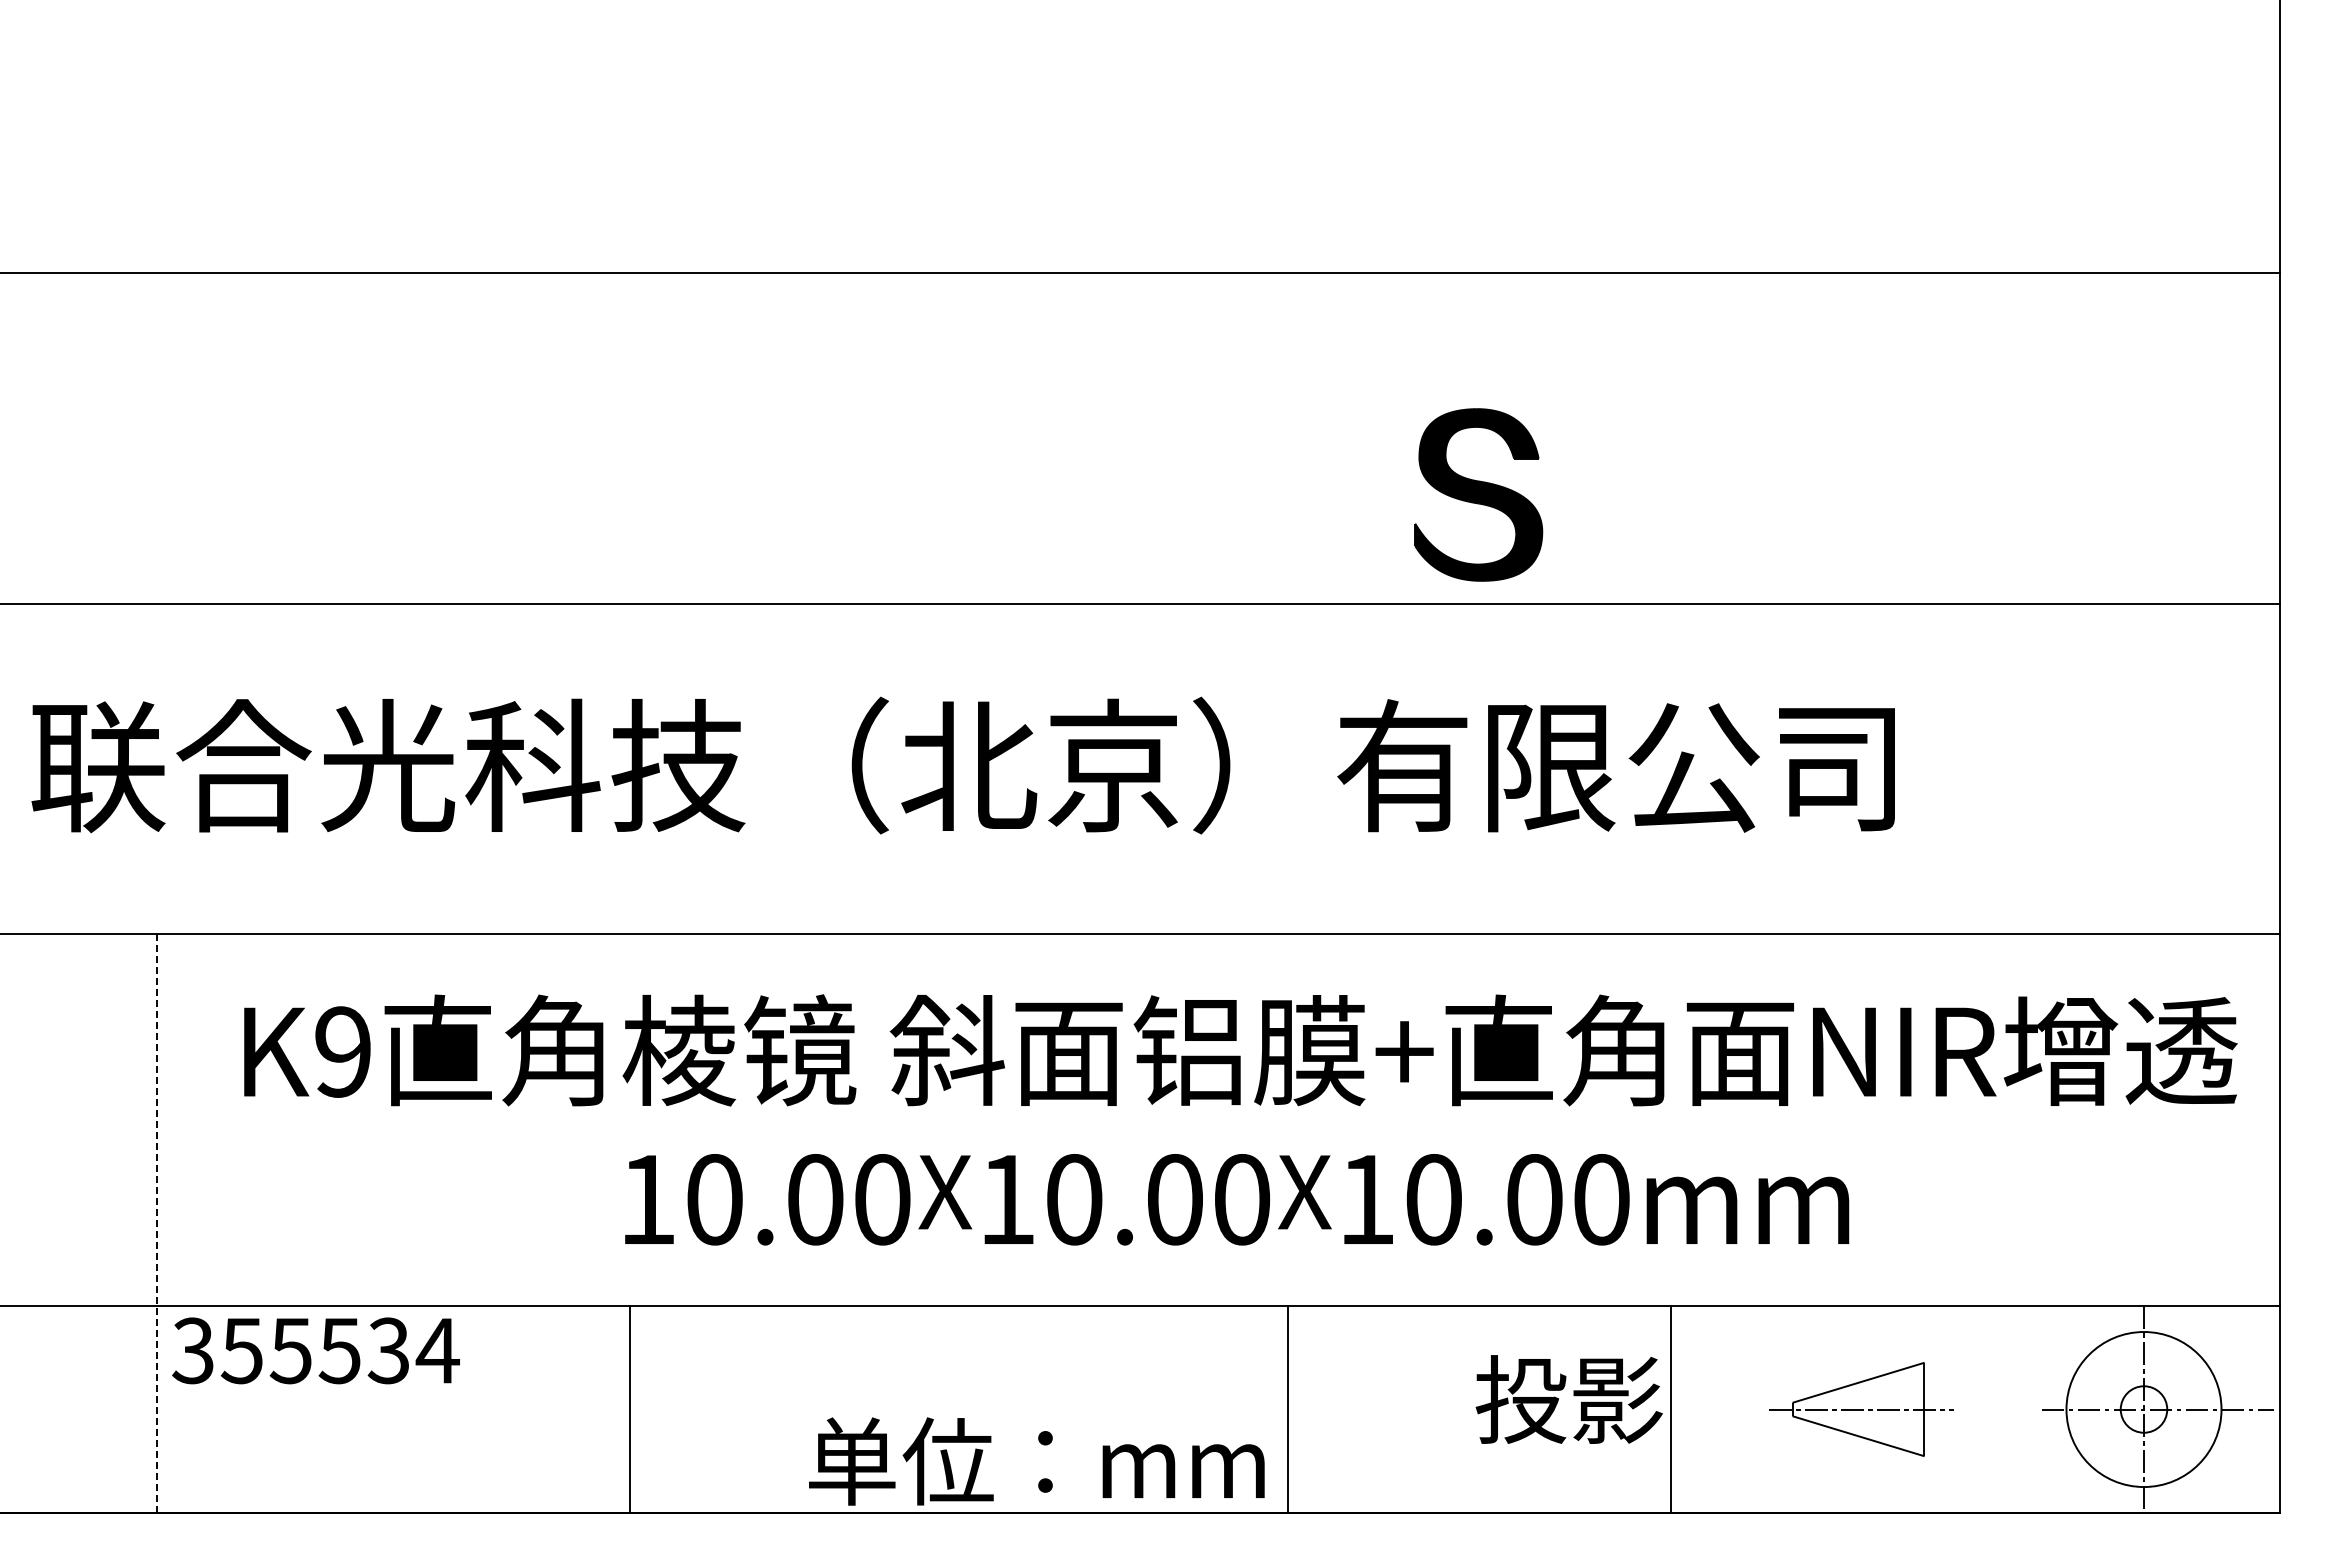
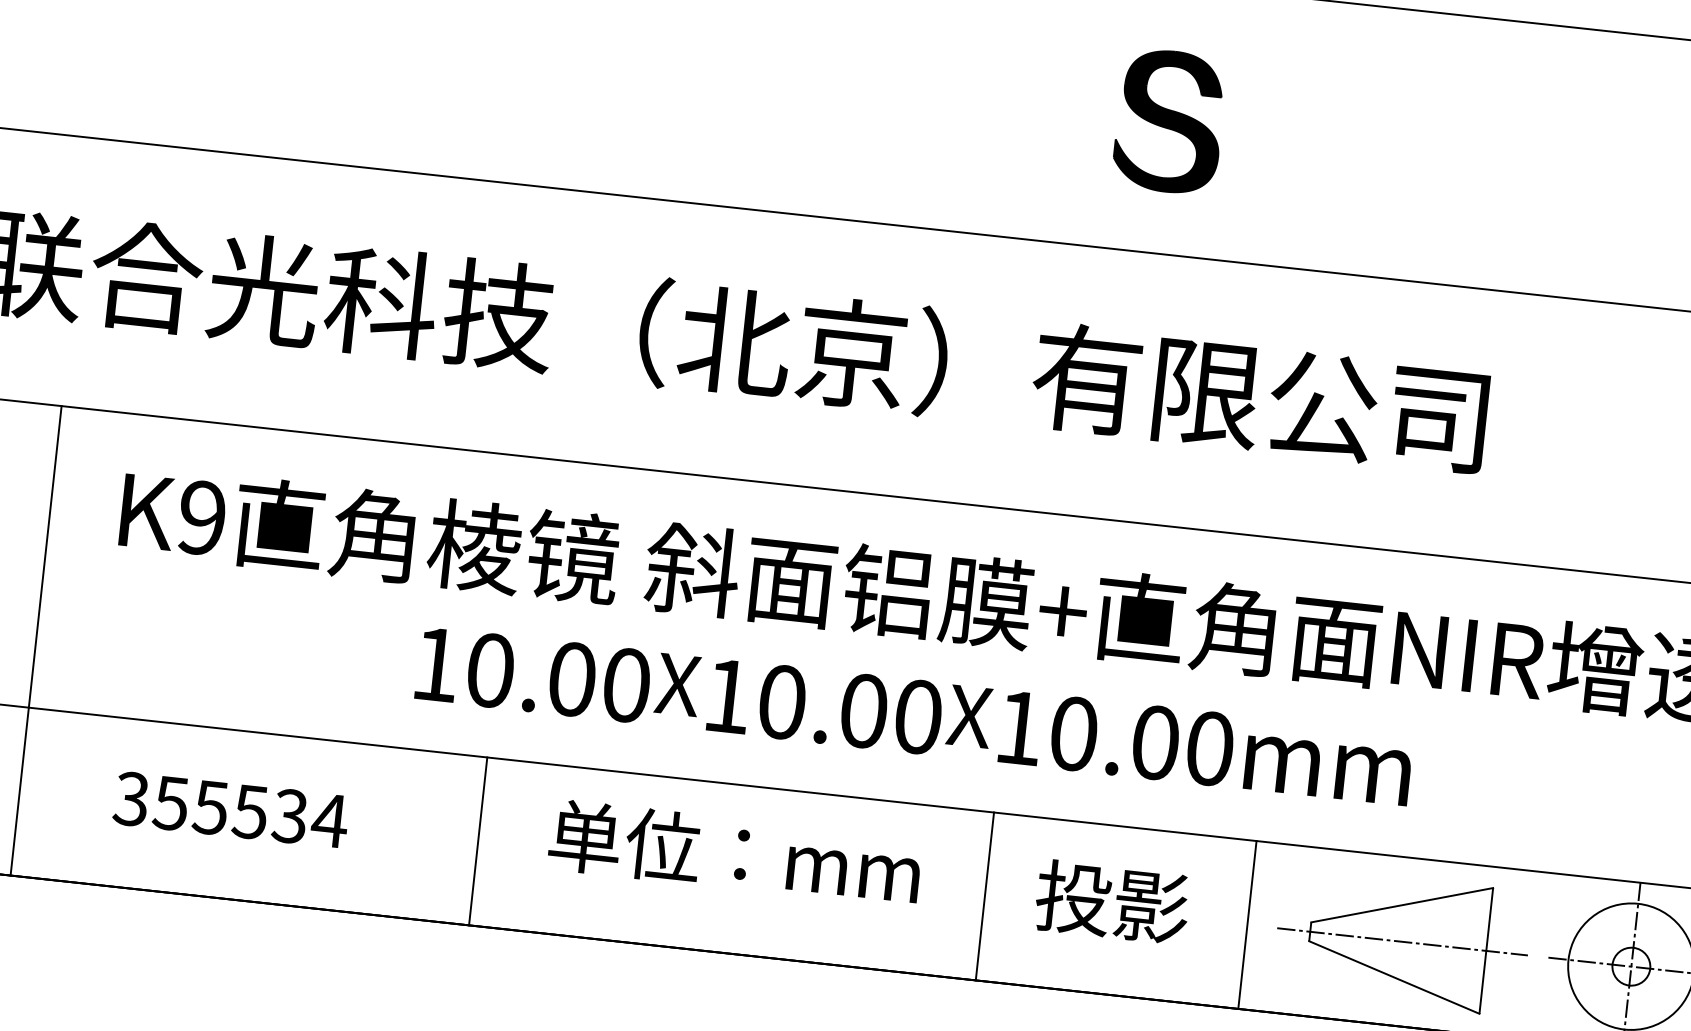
part: (1478, 494) -> (1169, 121), moved
line: (157, 1224) -> (36, 641), dashed -> solid
text: (315, 1350) -> (230, 809), moved
text: (1568, 1399) -> (1111, 902), moved
line: (630, 1409) -> (478, 841), moved
line: (1287, 1409) -> (984, 896), moved
part: (1861, 1409) -> (1402, 941), size x1.67
text: (1036, 1461) -> (734, 853), moved

